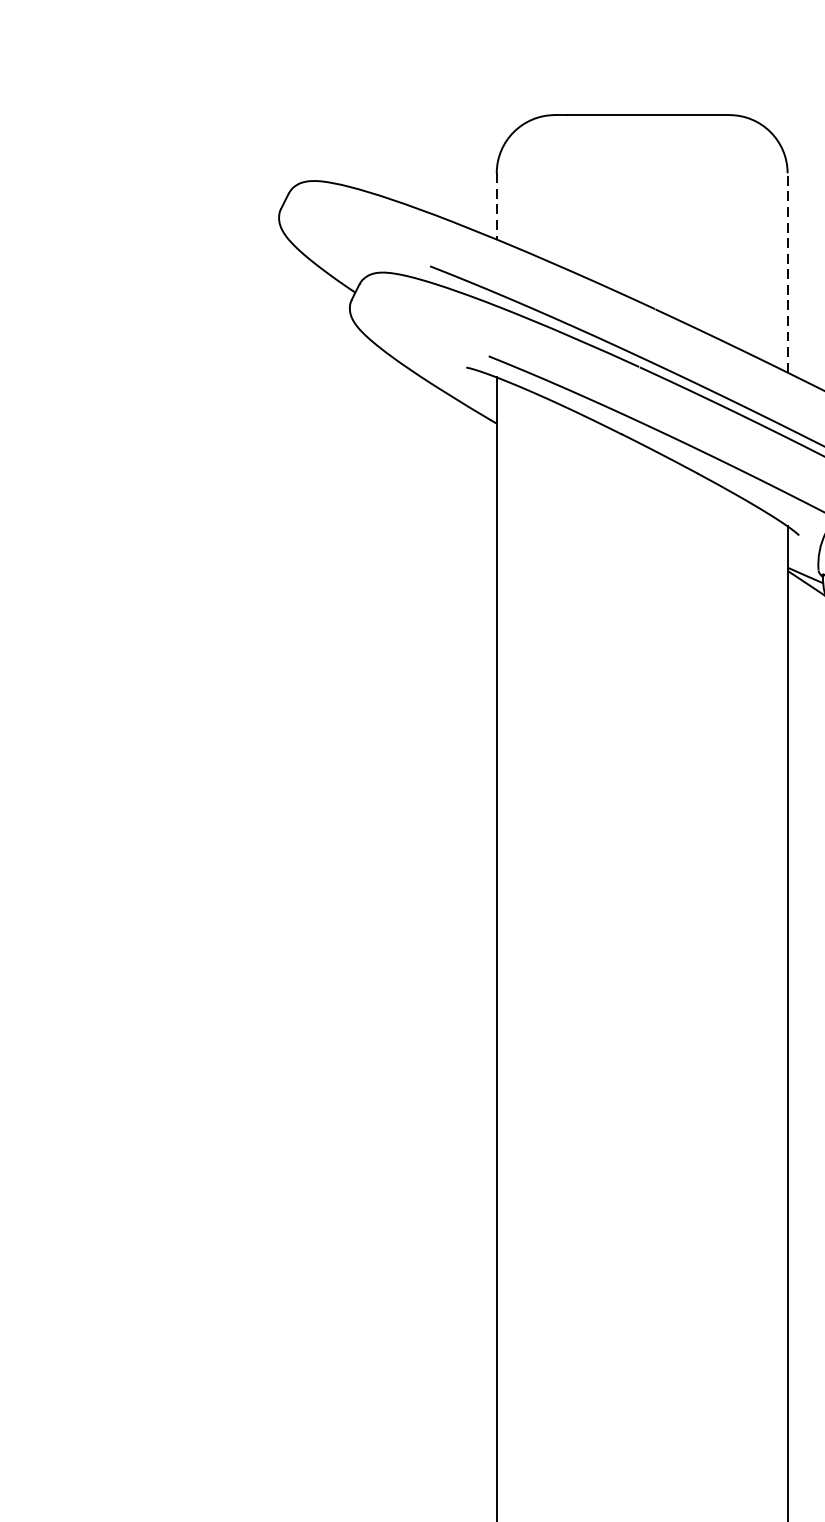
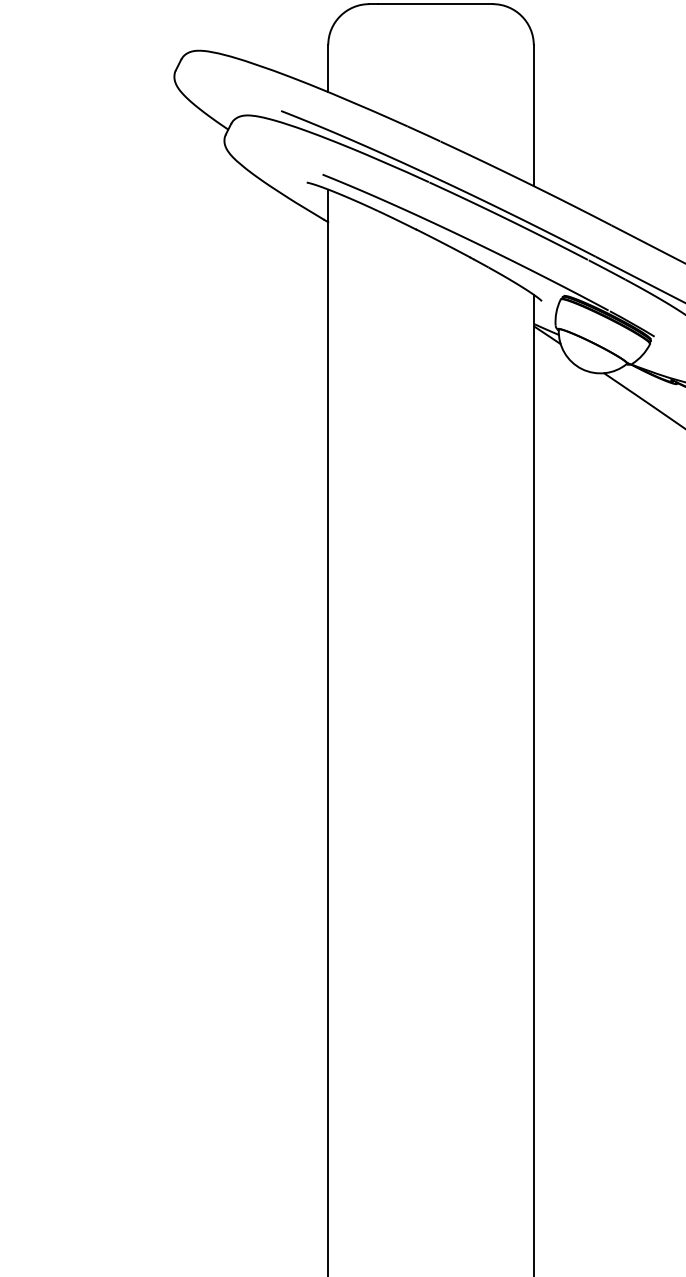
line: (497, 207) -> (328, 69), dashed -> solid
line: (787, 272) -> (533, 115), dashed -> solid

